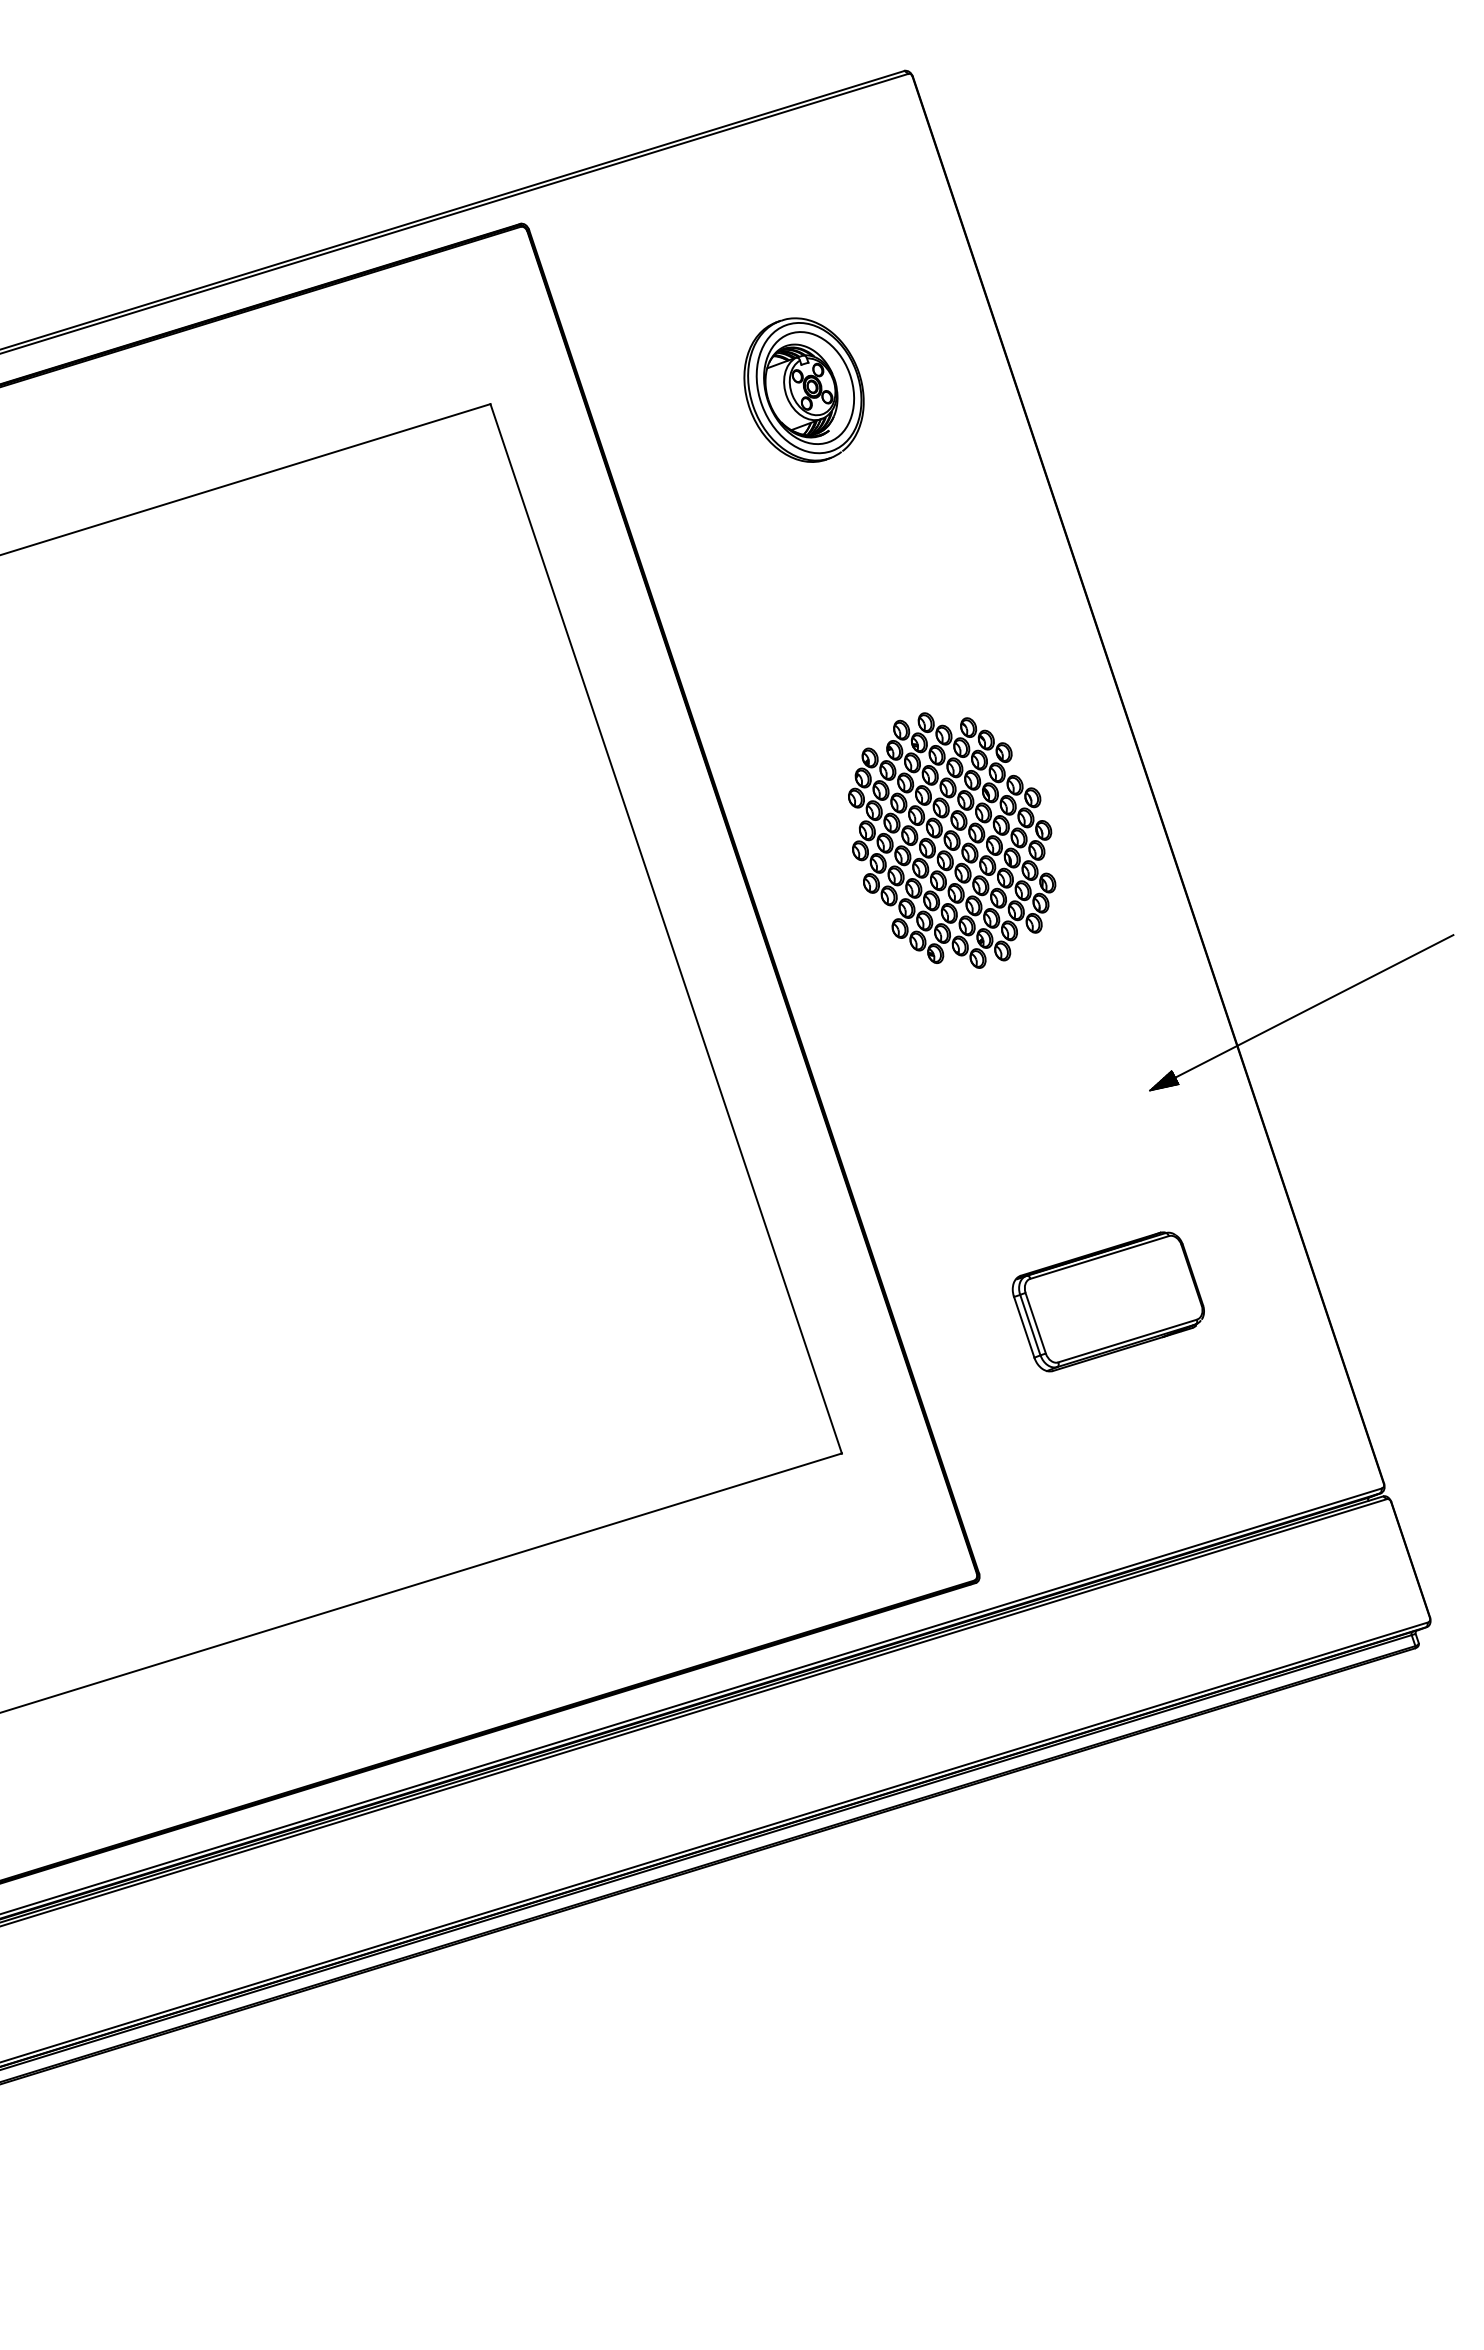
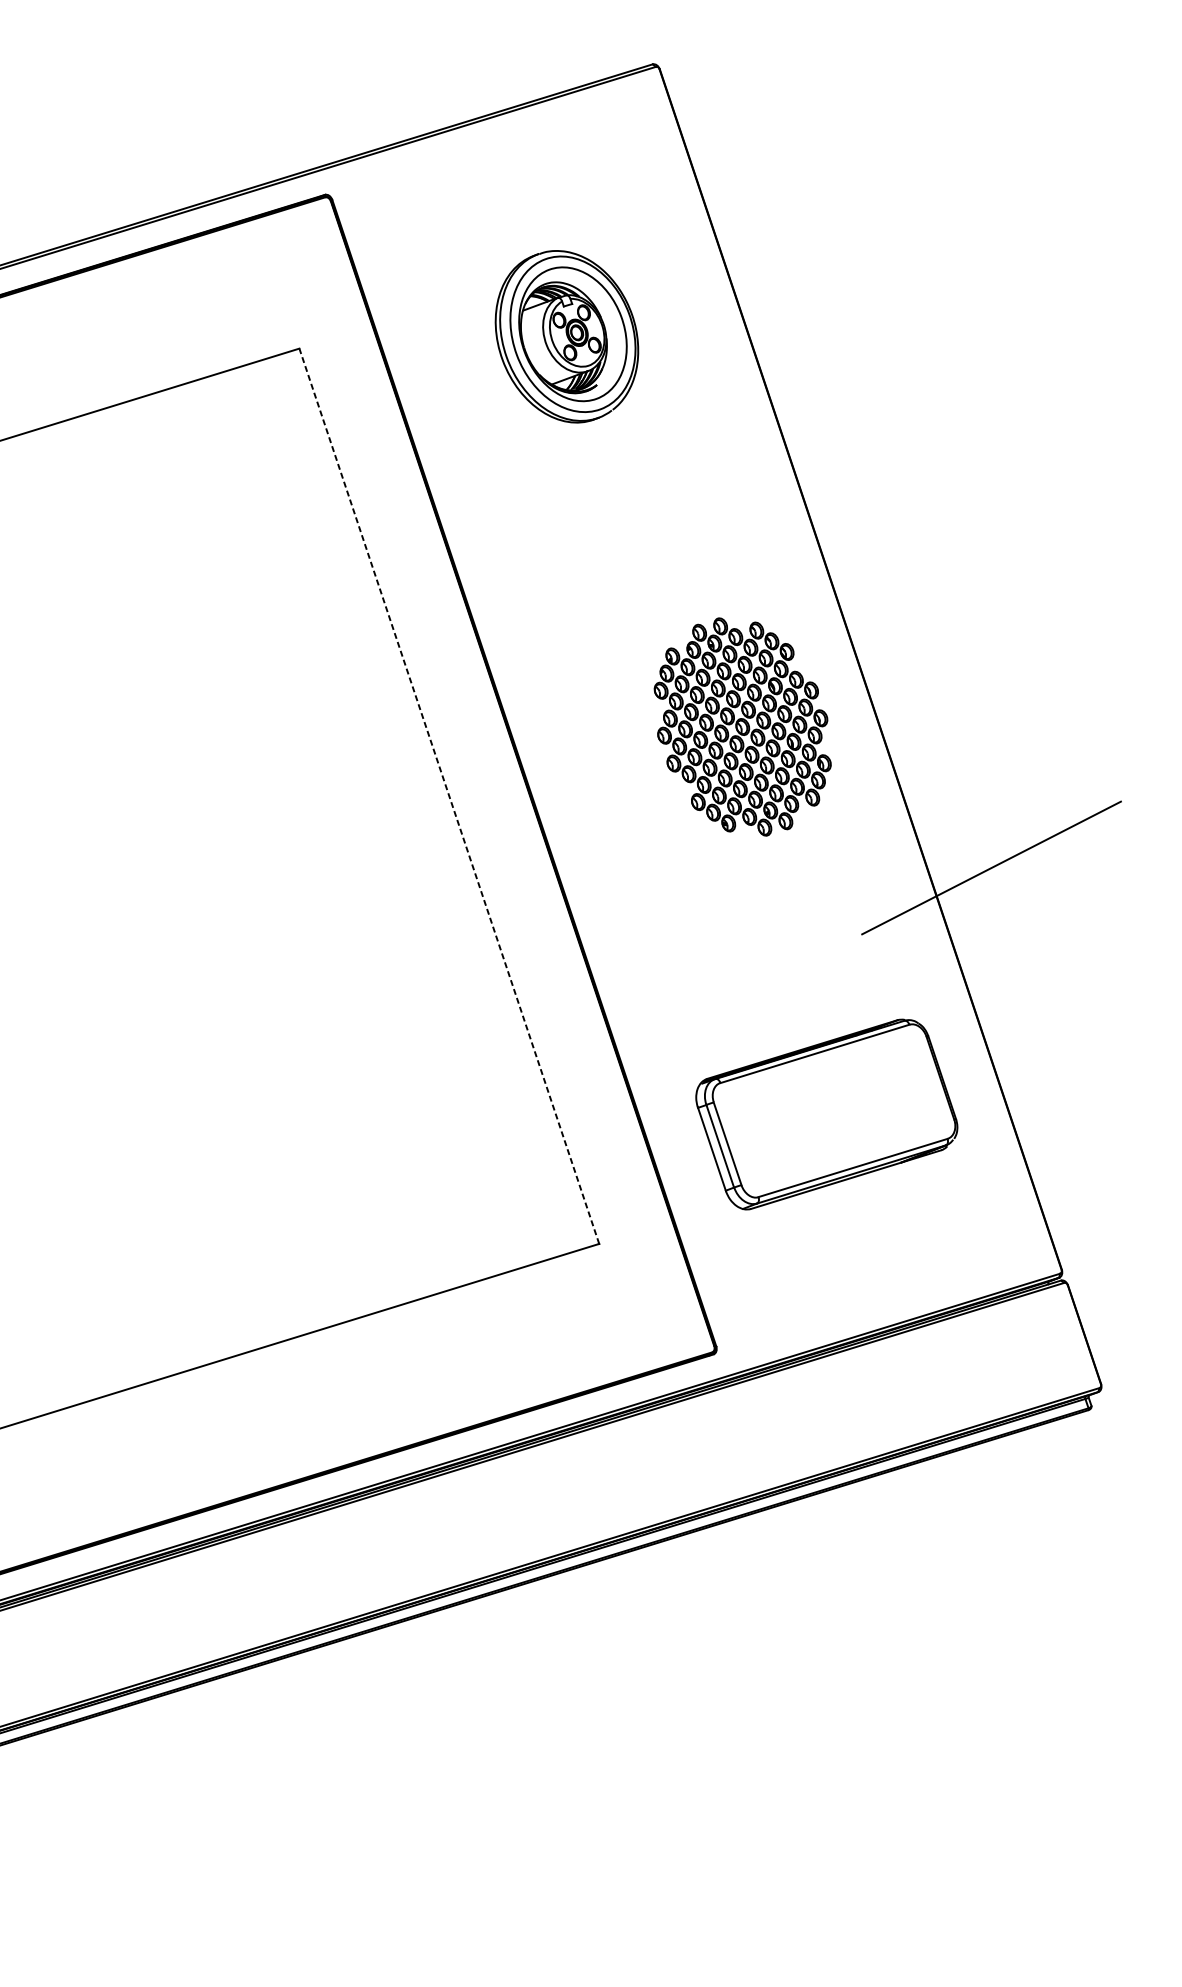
part: (803, 389) -> (566, 336), size x1.4
part: (952, 840) -> (743, 726), moved
line: (666, 928) -> (449, 796), solid -> dashed
hatch: (1164, 1080) -> (874, 925), removed
part: (1107, 1301) -> (825, 1114), size x1.6

